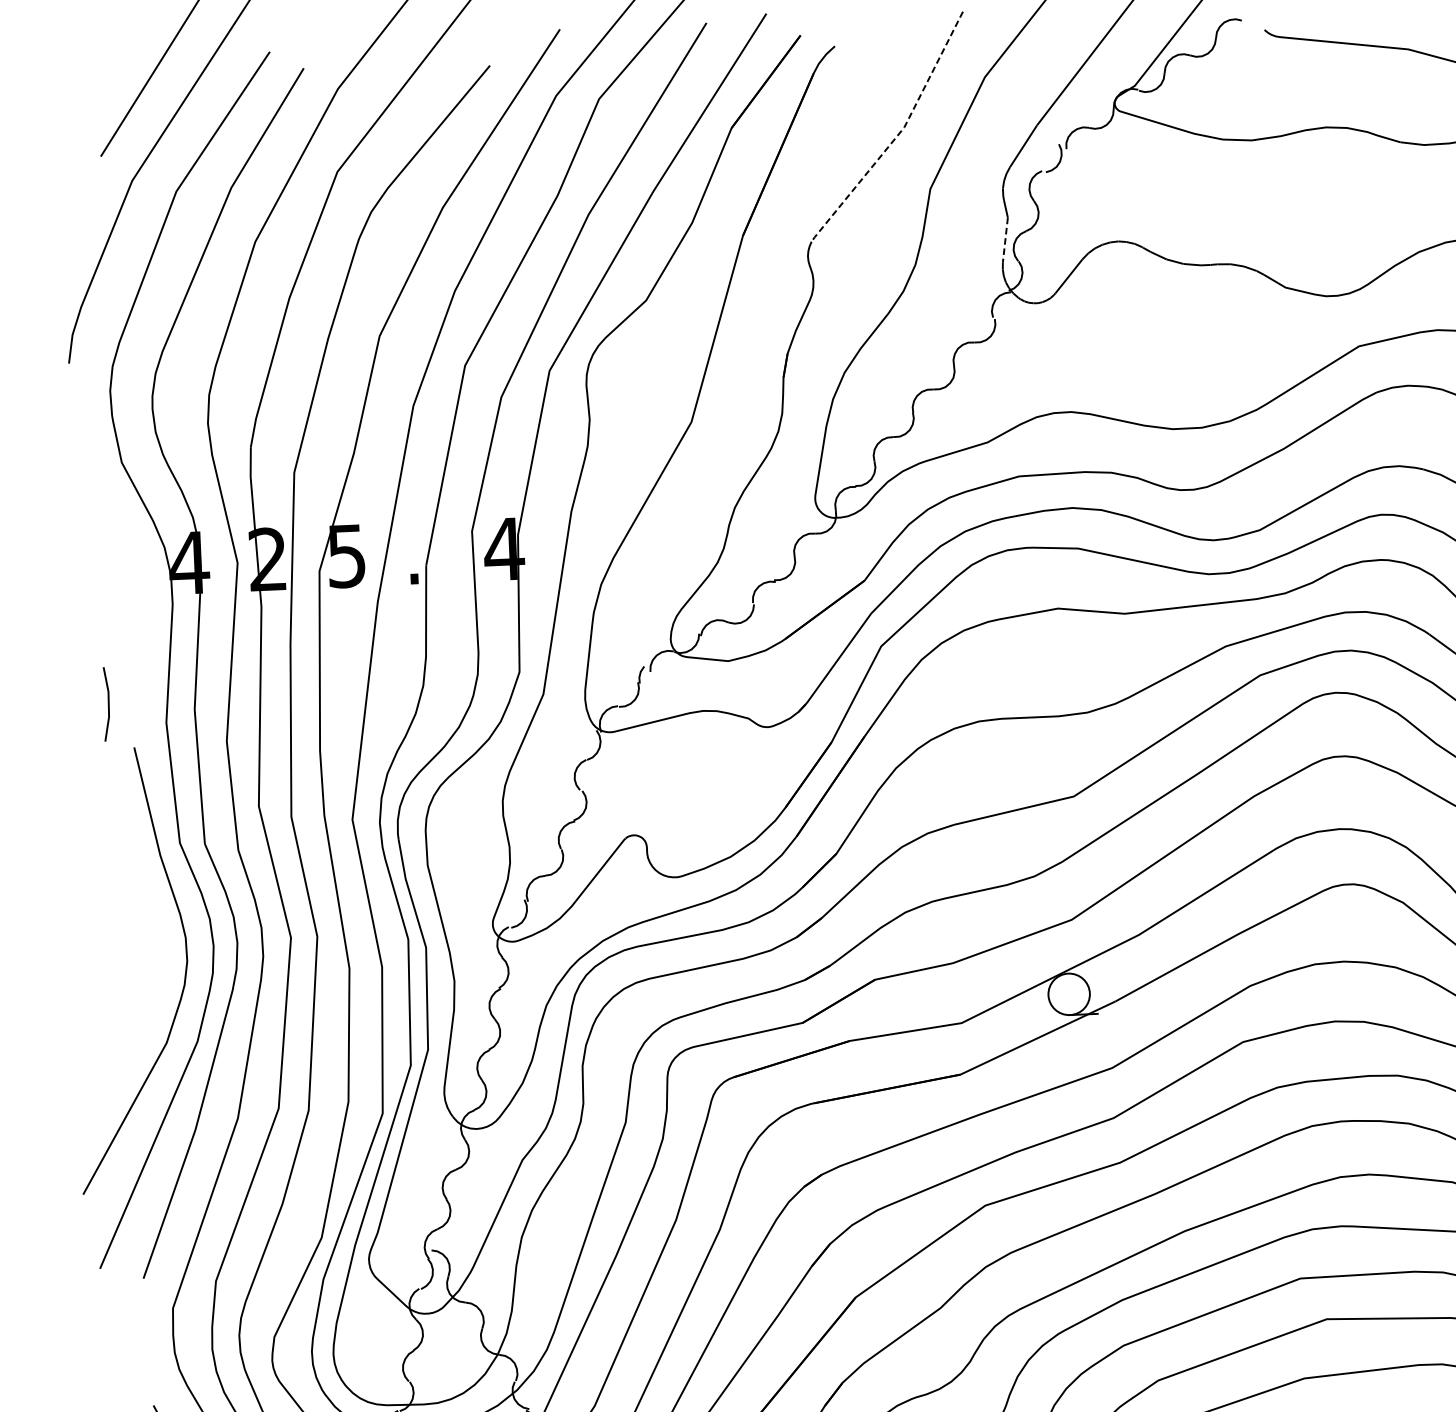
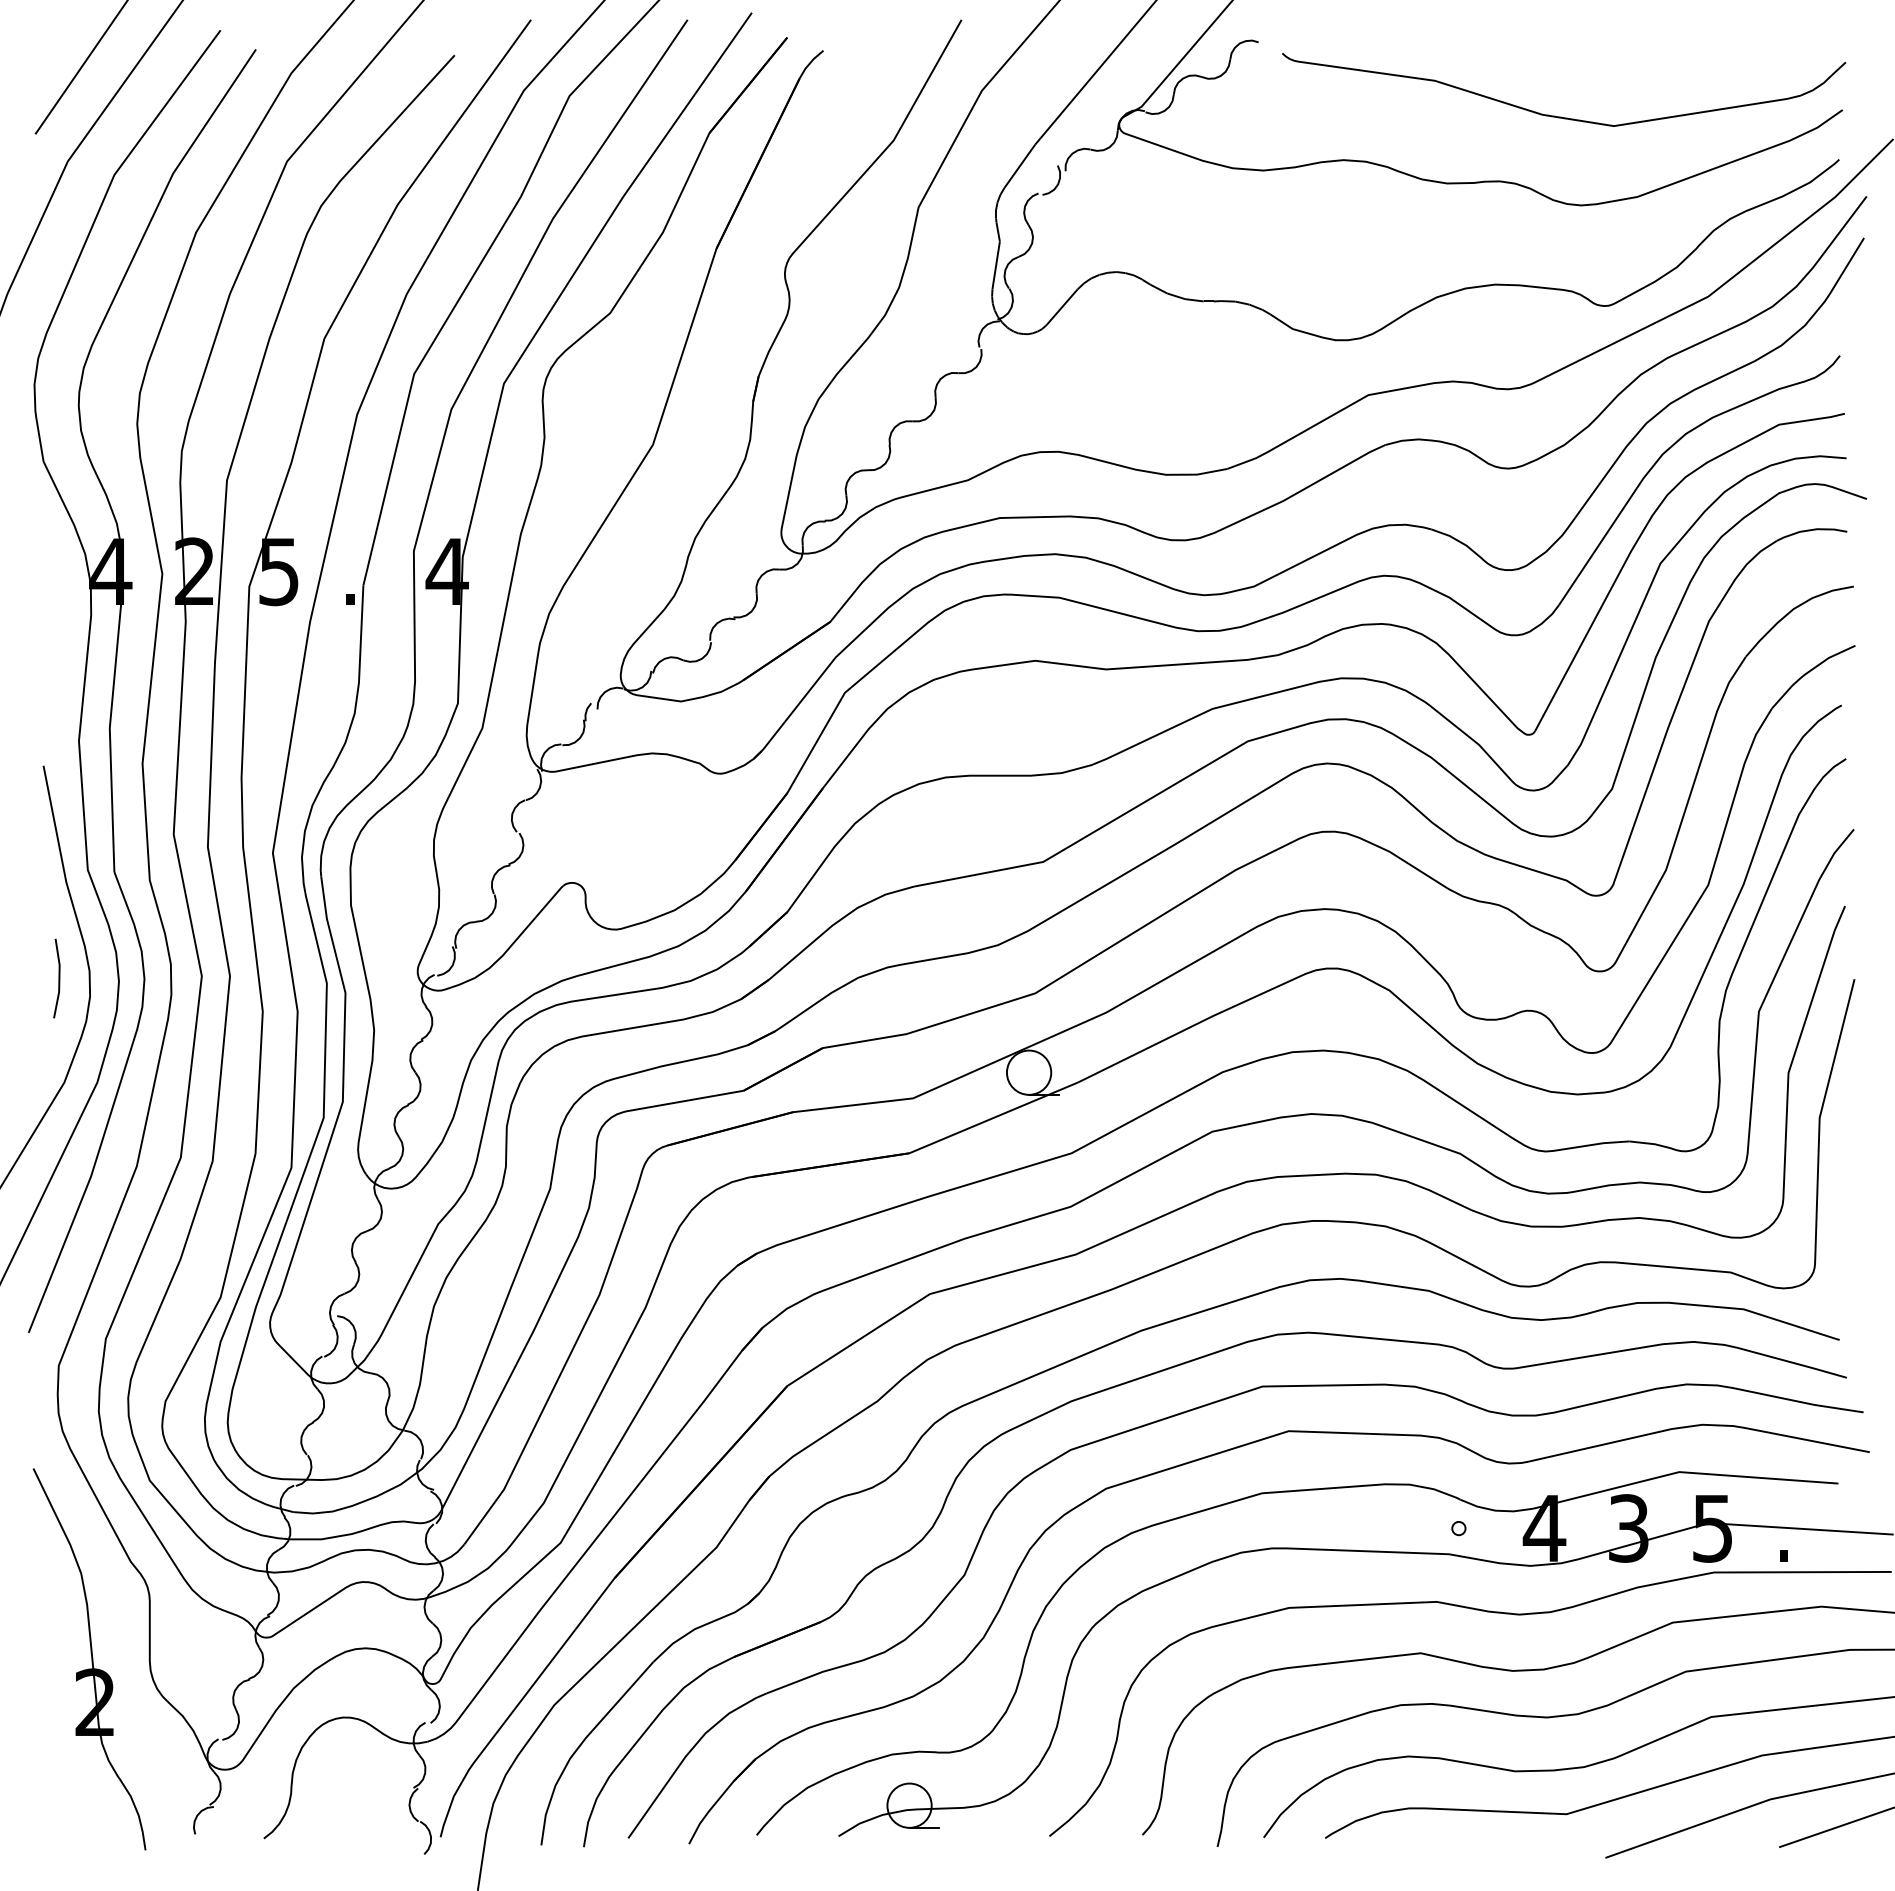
line: (897, 135) -> (886, 148), dashed -> solid
line: (1005, 240) -> (996, 265), dashed -> solid
line: (107, 704) -> (58, 978), moved

